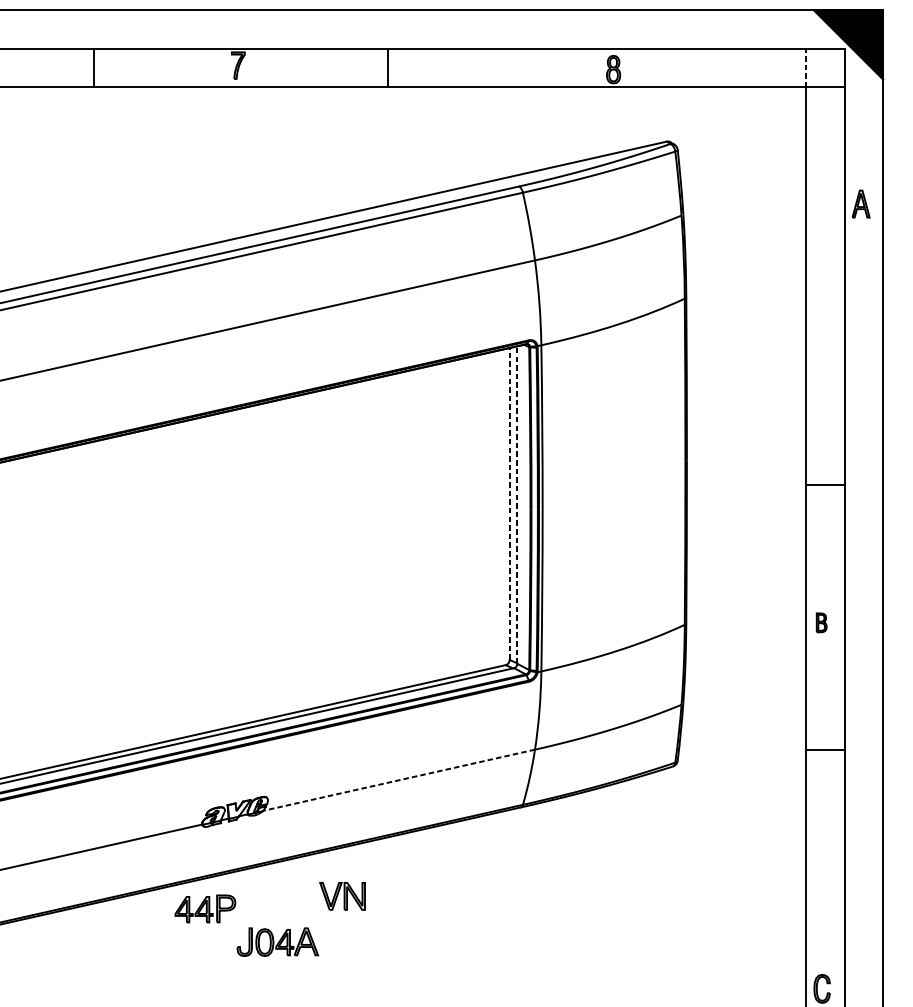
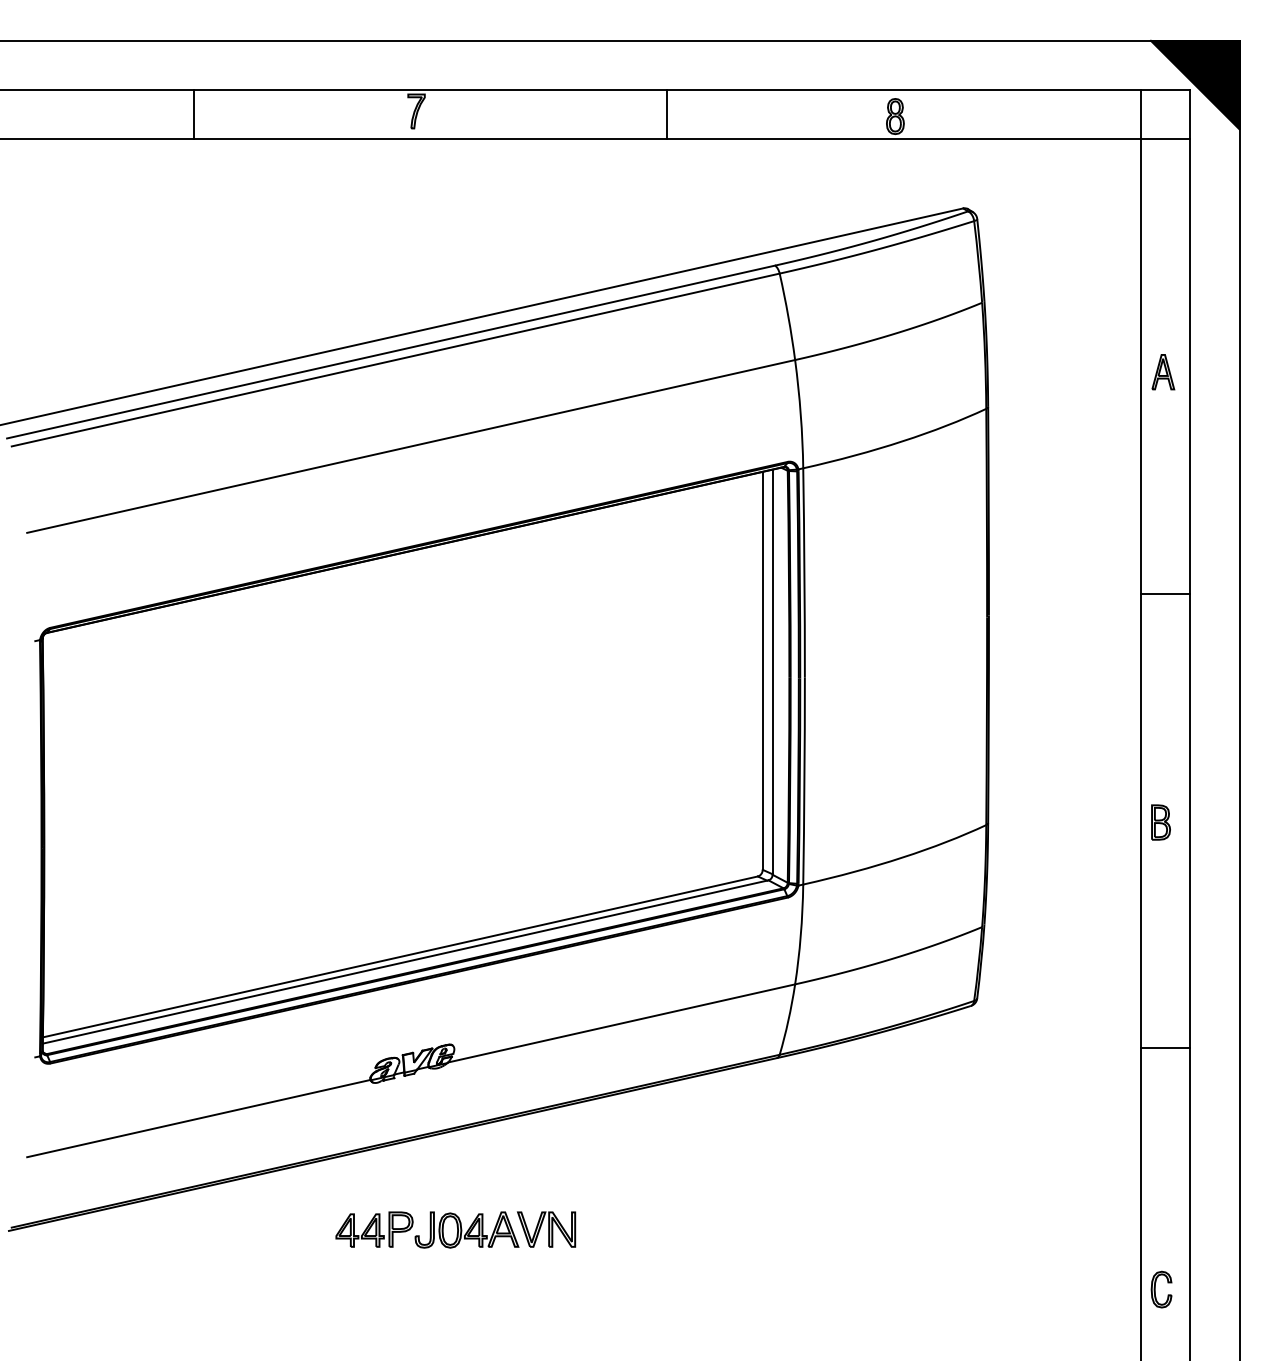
line: (94, 68) -> (193, 114), moved
line: (387, 68) -> (667, 114), moved
line: (806, 68) -> (1141, 114), dashed -> solid
part: (861, 204) -> (1163, 372), moved
line: (825, 484) -> (1165, 593), moved
line: (509, 503) -> (762, 670), dashed -> solid
line: (517, 505) -> (772, 672), dashed -> solid
part: (821, 622) -> (1160, 822), size x1.43
line: (825, 750) -> (1165, 1048), moved
line: (398, 780) -> (621, 1023), dashed -> solid
part: (342, 896) -> (546, 1229), moved
part: (205, 908) -> (374, 1229), moved

